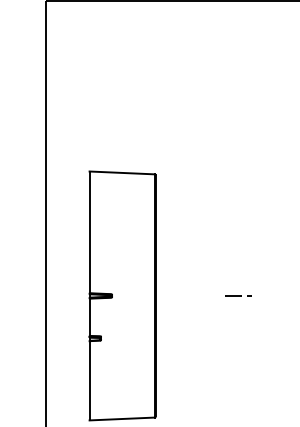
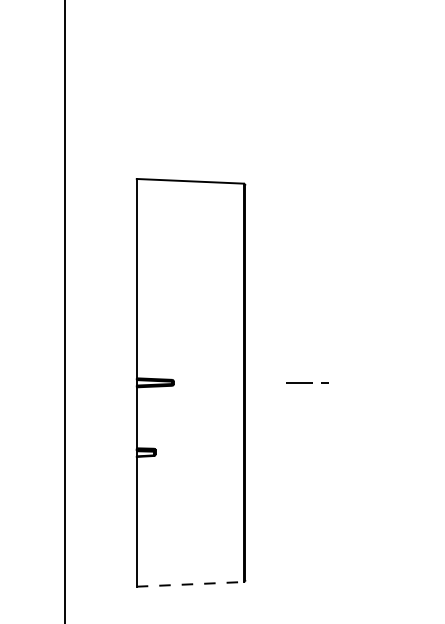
line: (238, 295) -> (307, 382), moved
line: (122, 419) -> (190, 585), solid -> dashed

